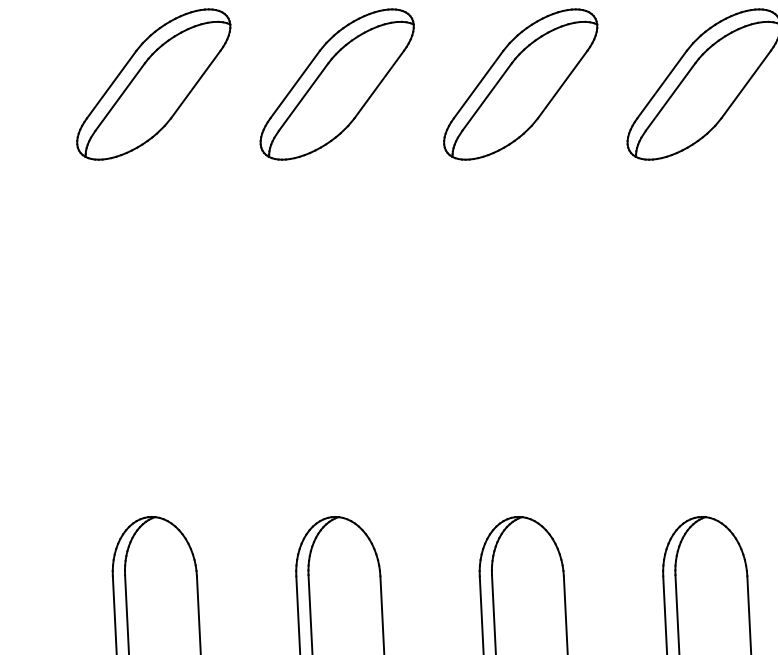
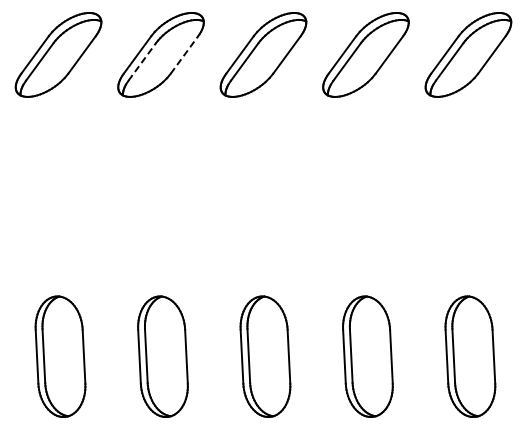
line: (379, 83) -> (184, 54), solid -> dashed
line: (304, 96) -> (142, 61), solid -> dashed

